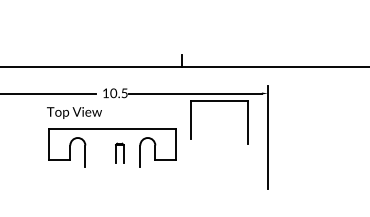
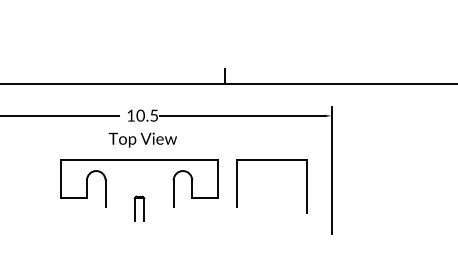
part: (219, 101) -> (271, 160), moved
text: (74, 112) -> (142, 139), moved
part: (119, 152) -> (139, 207), moved

